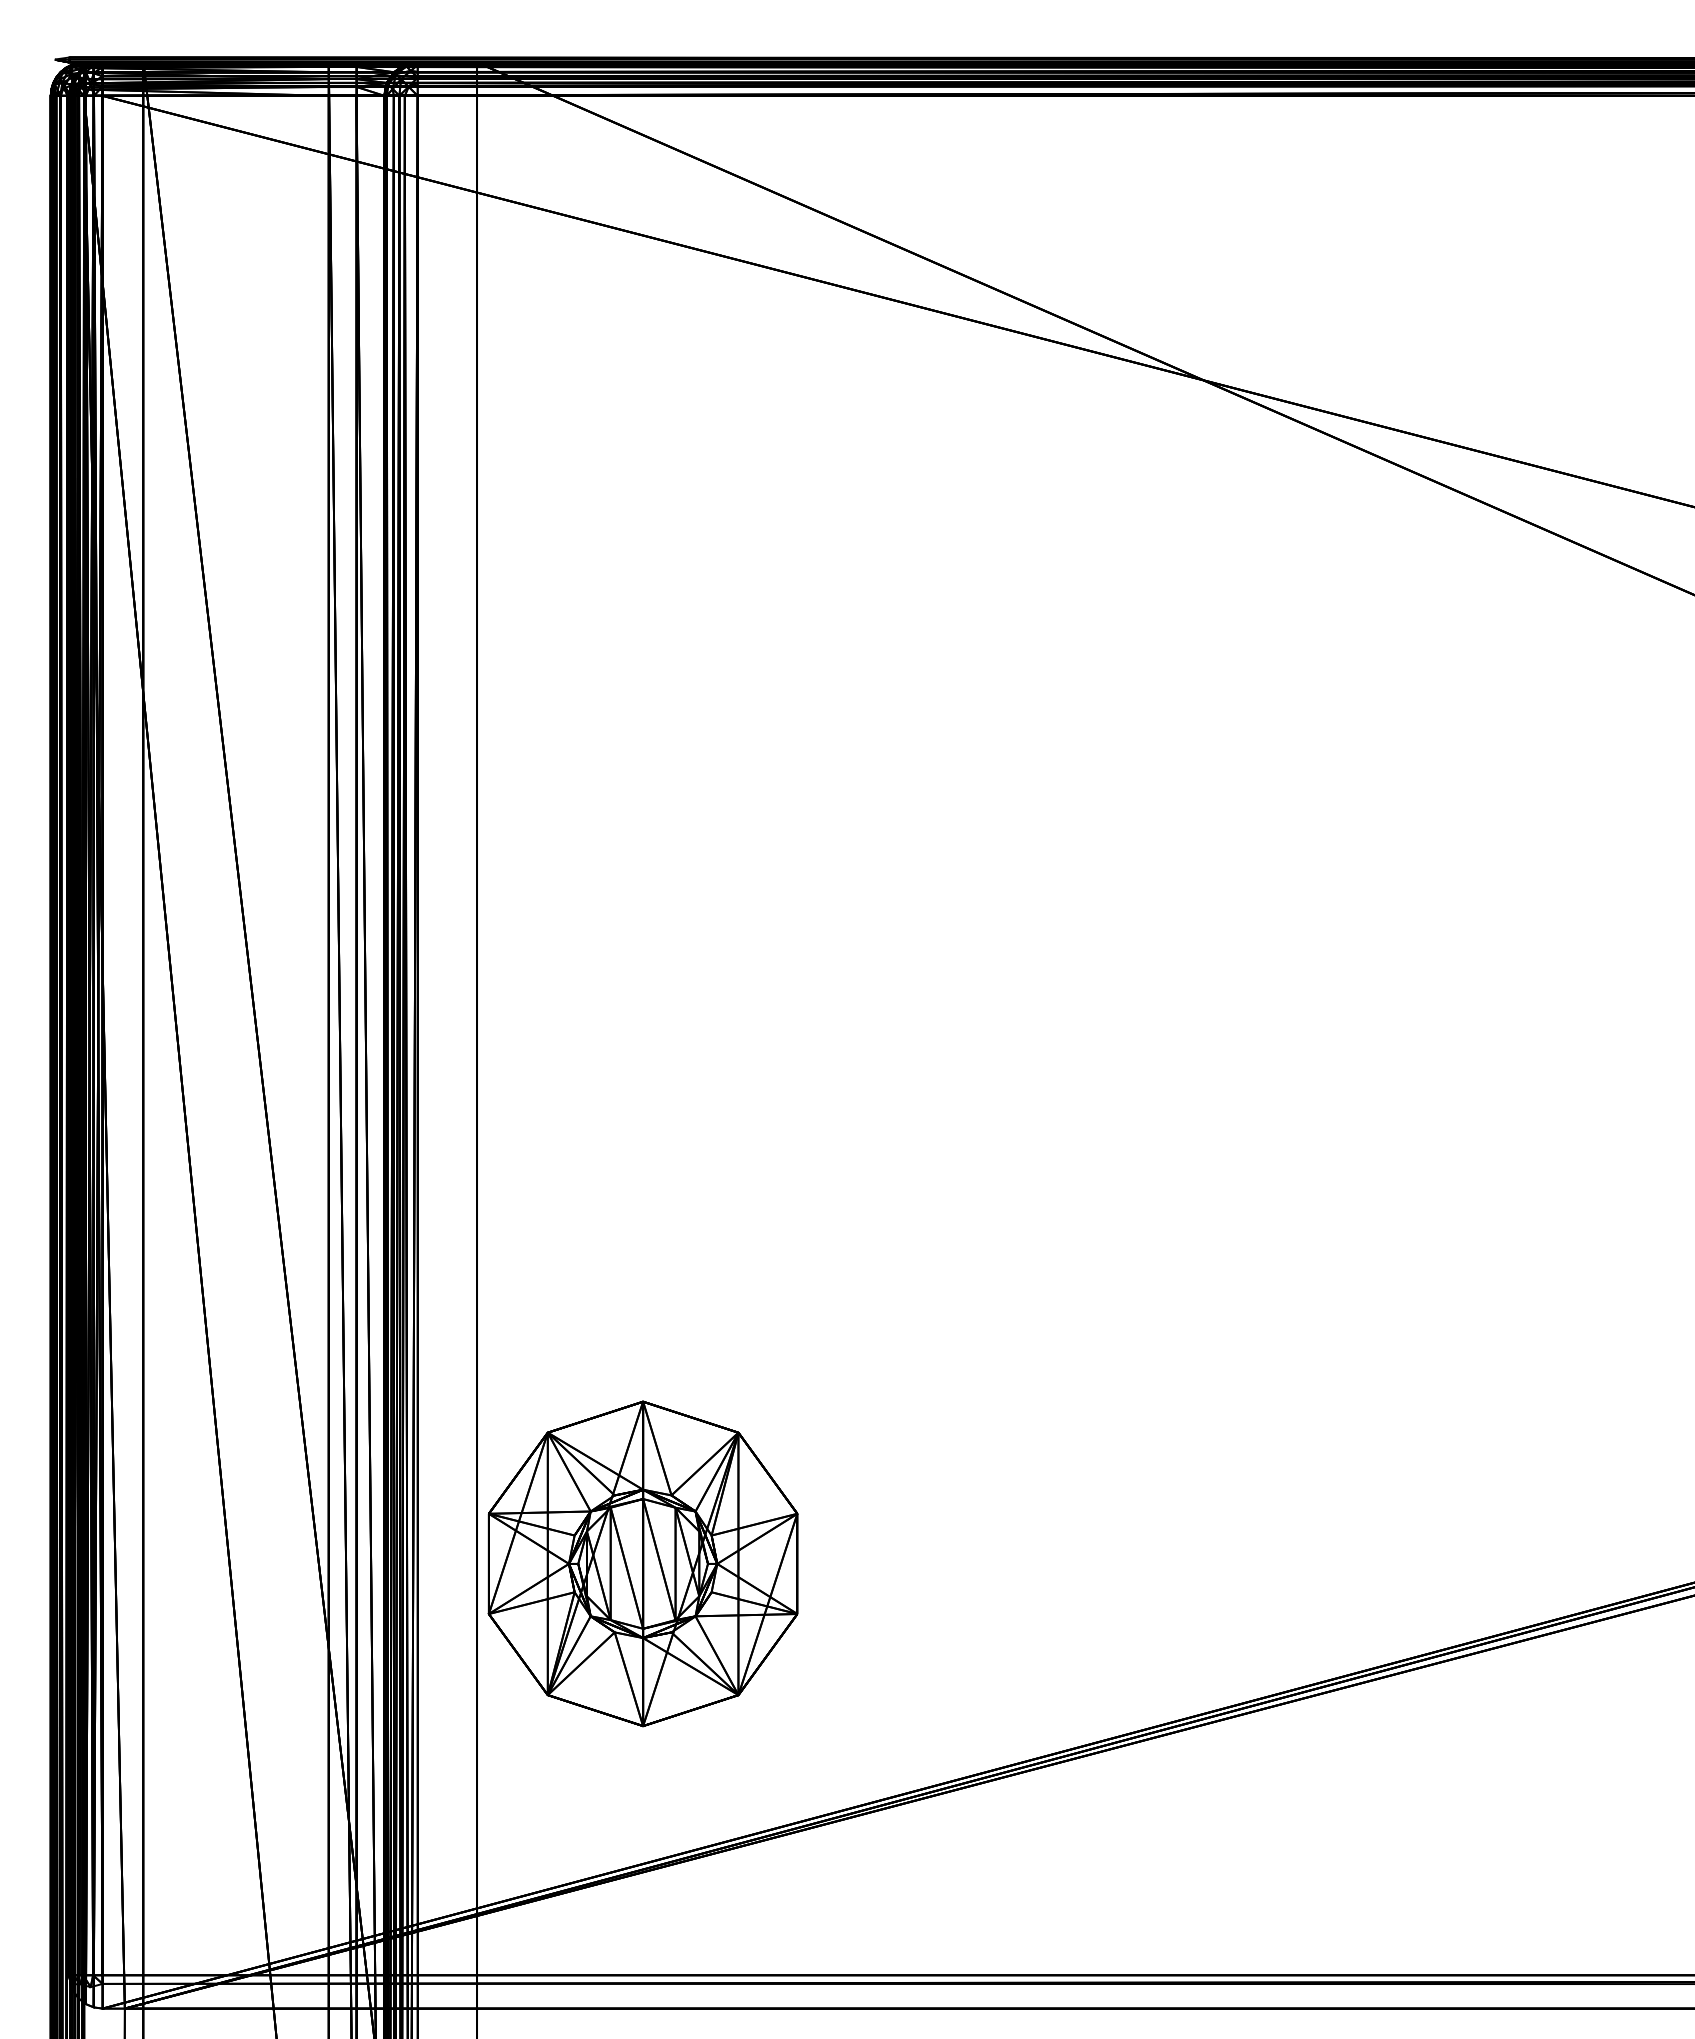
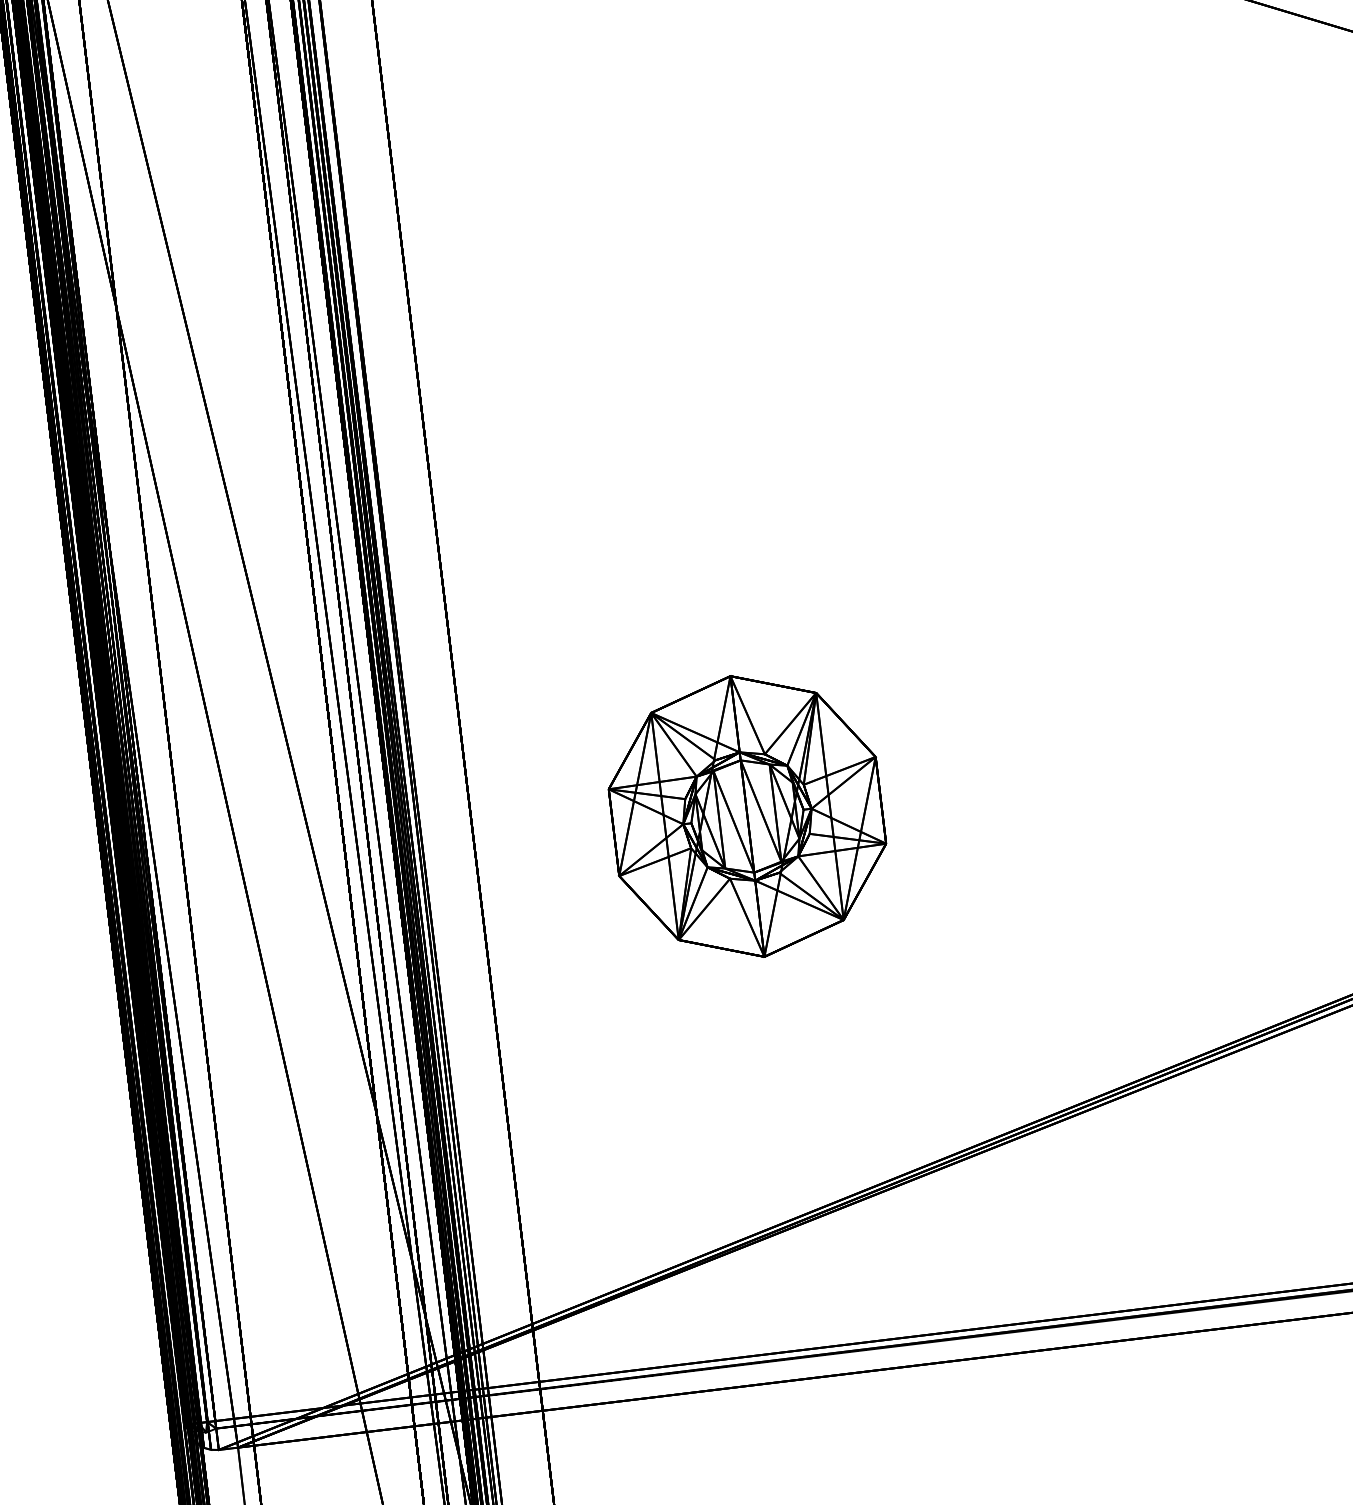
part: (642, 1563) -> (746, 816), moved

